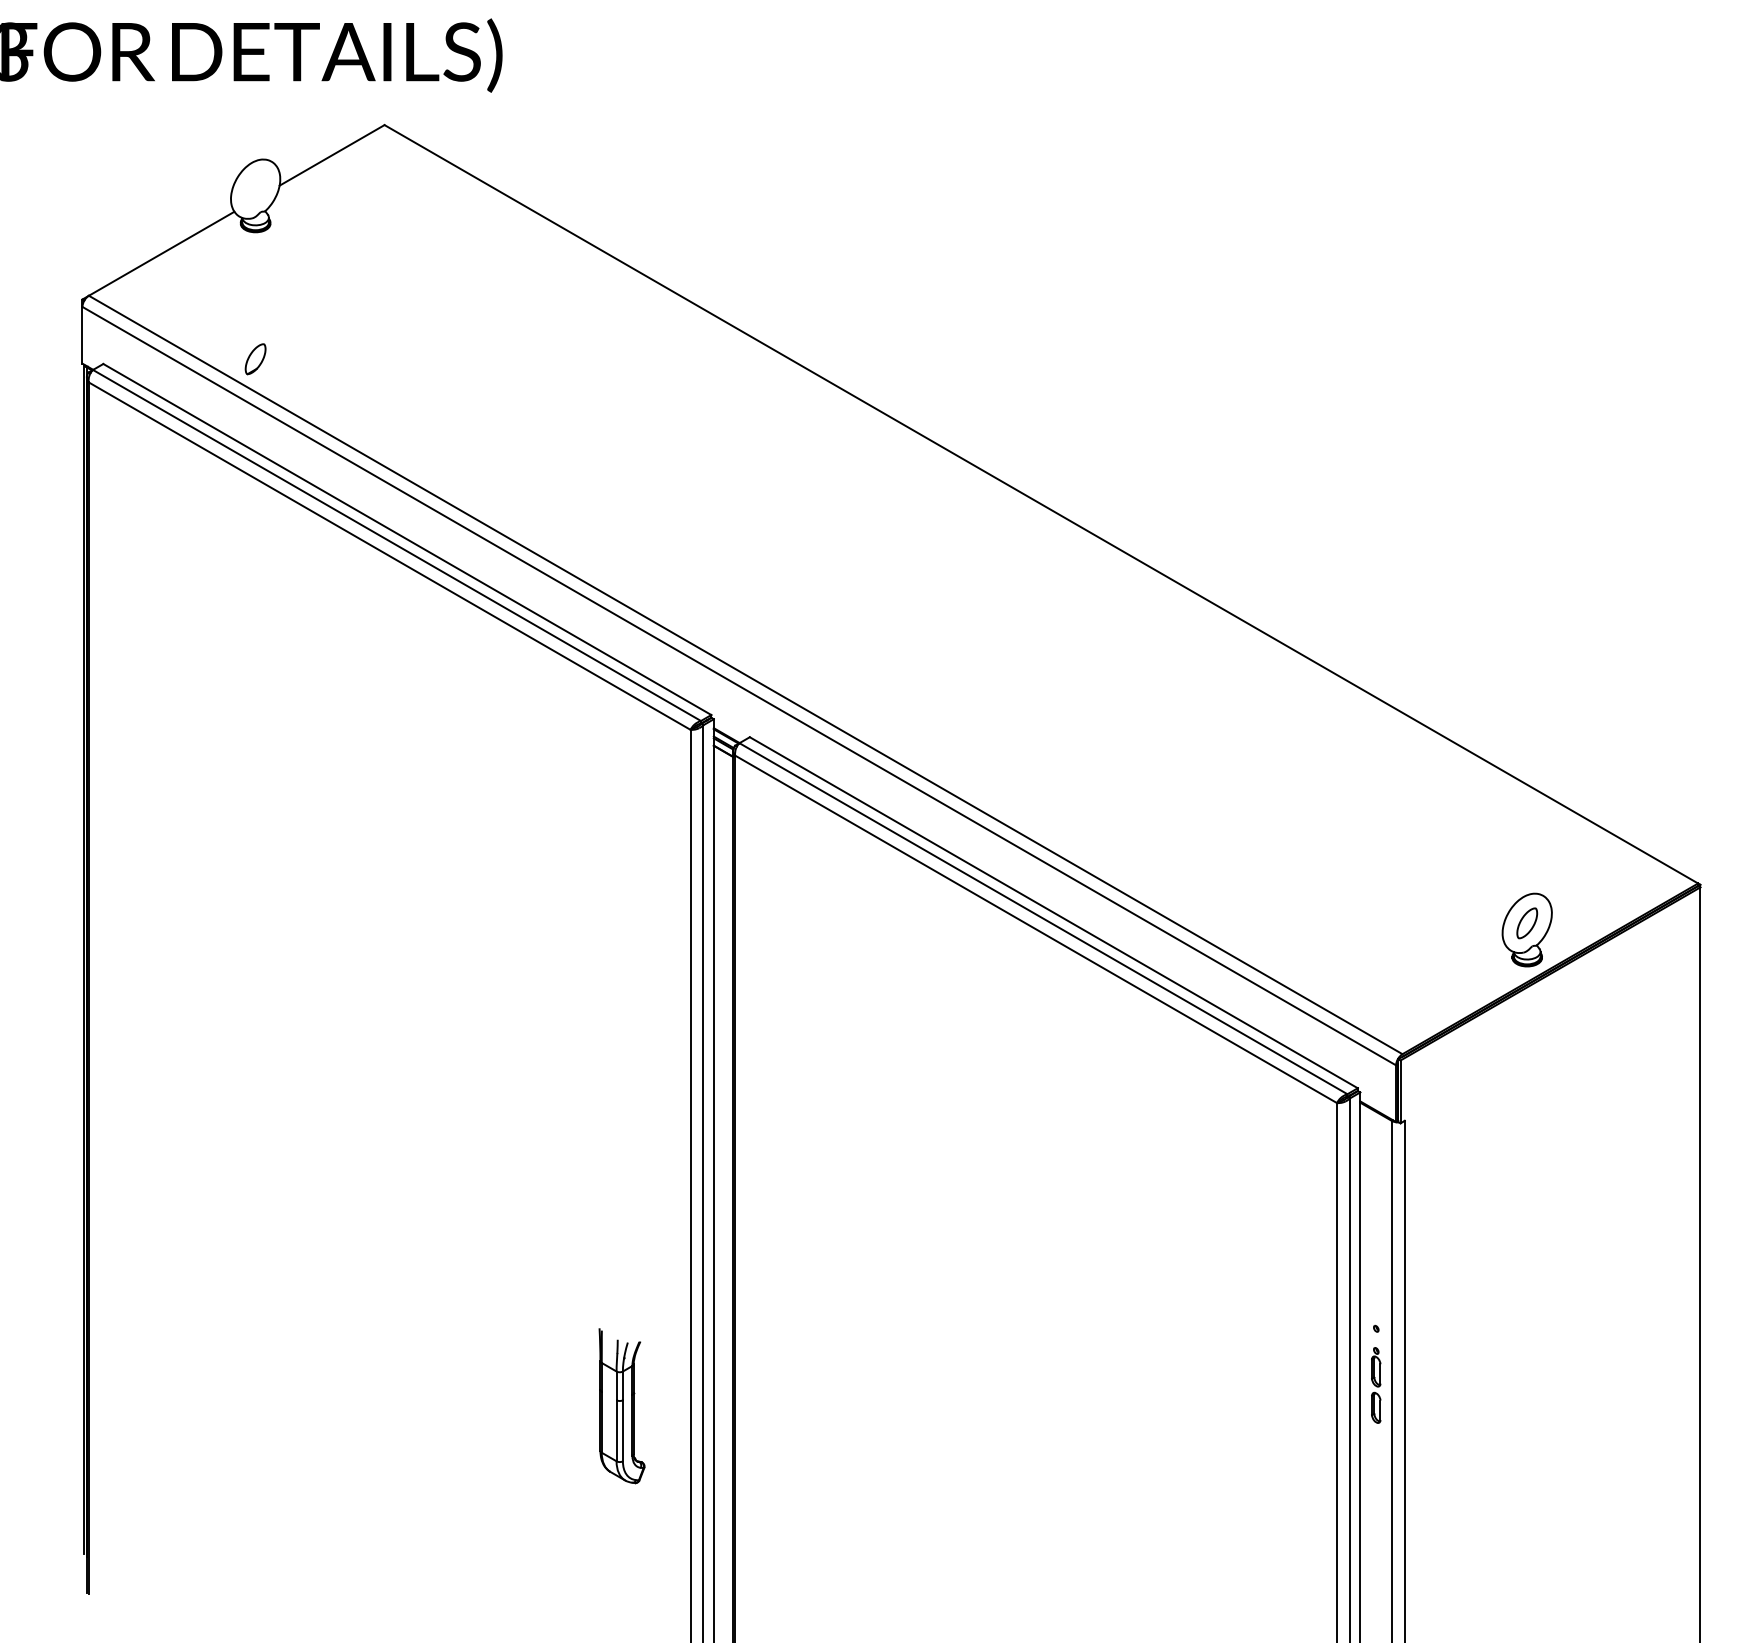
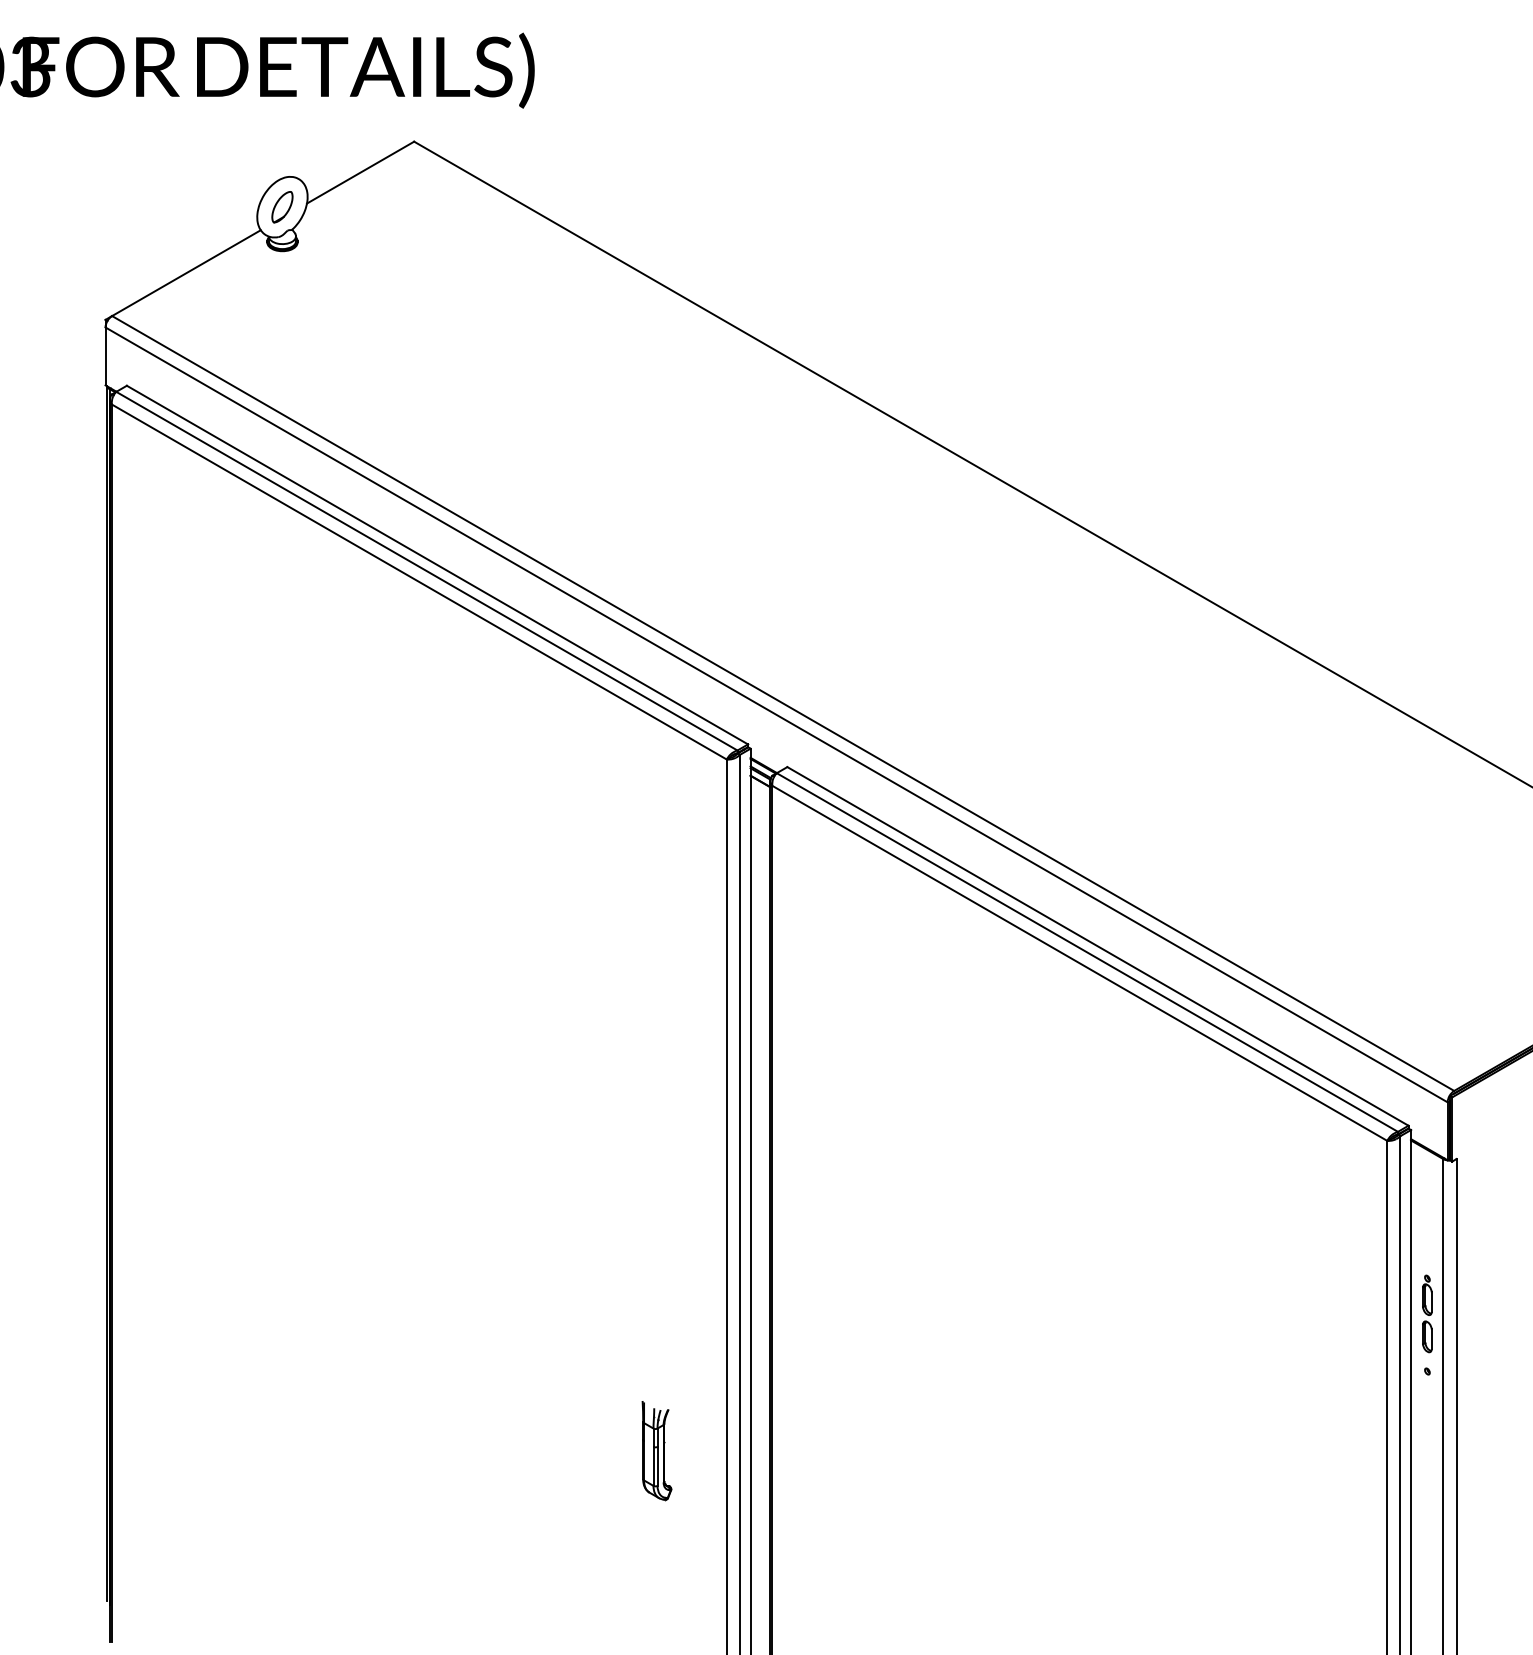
part: (255, 359) -> (282, 207), moved
part: (1376, 1385) -> (1427, 1313), moved
part: (622, 1406) -> (657, 1450), size x0.62

